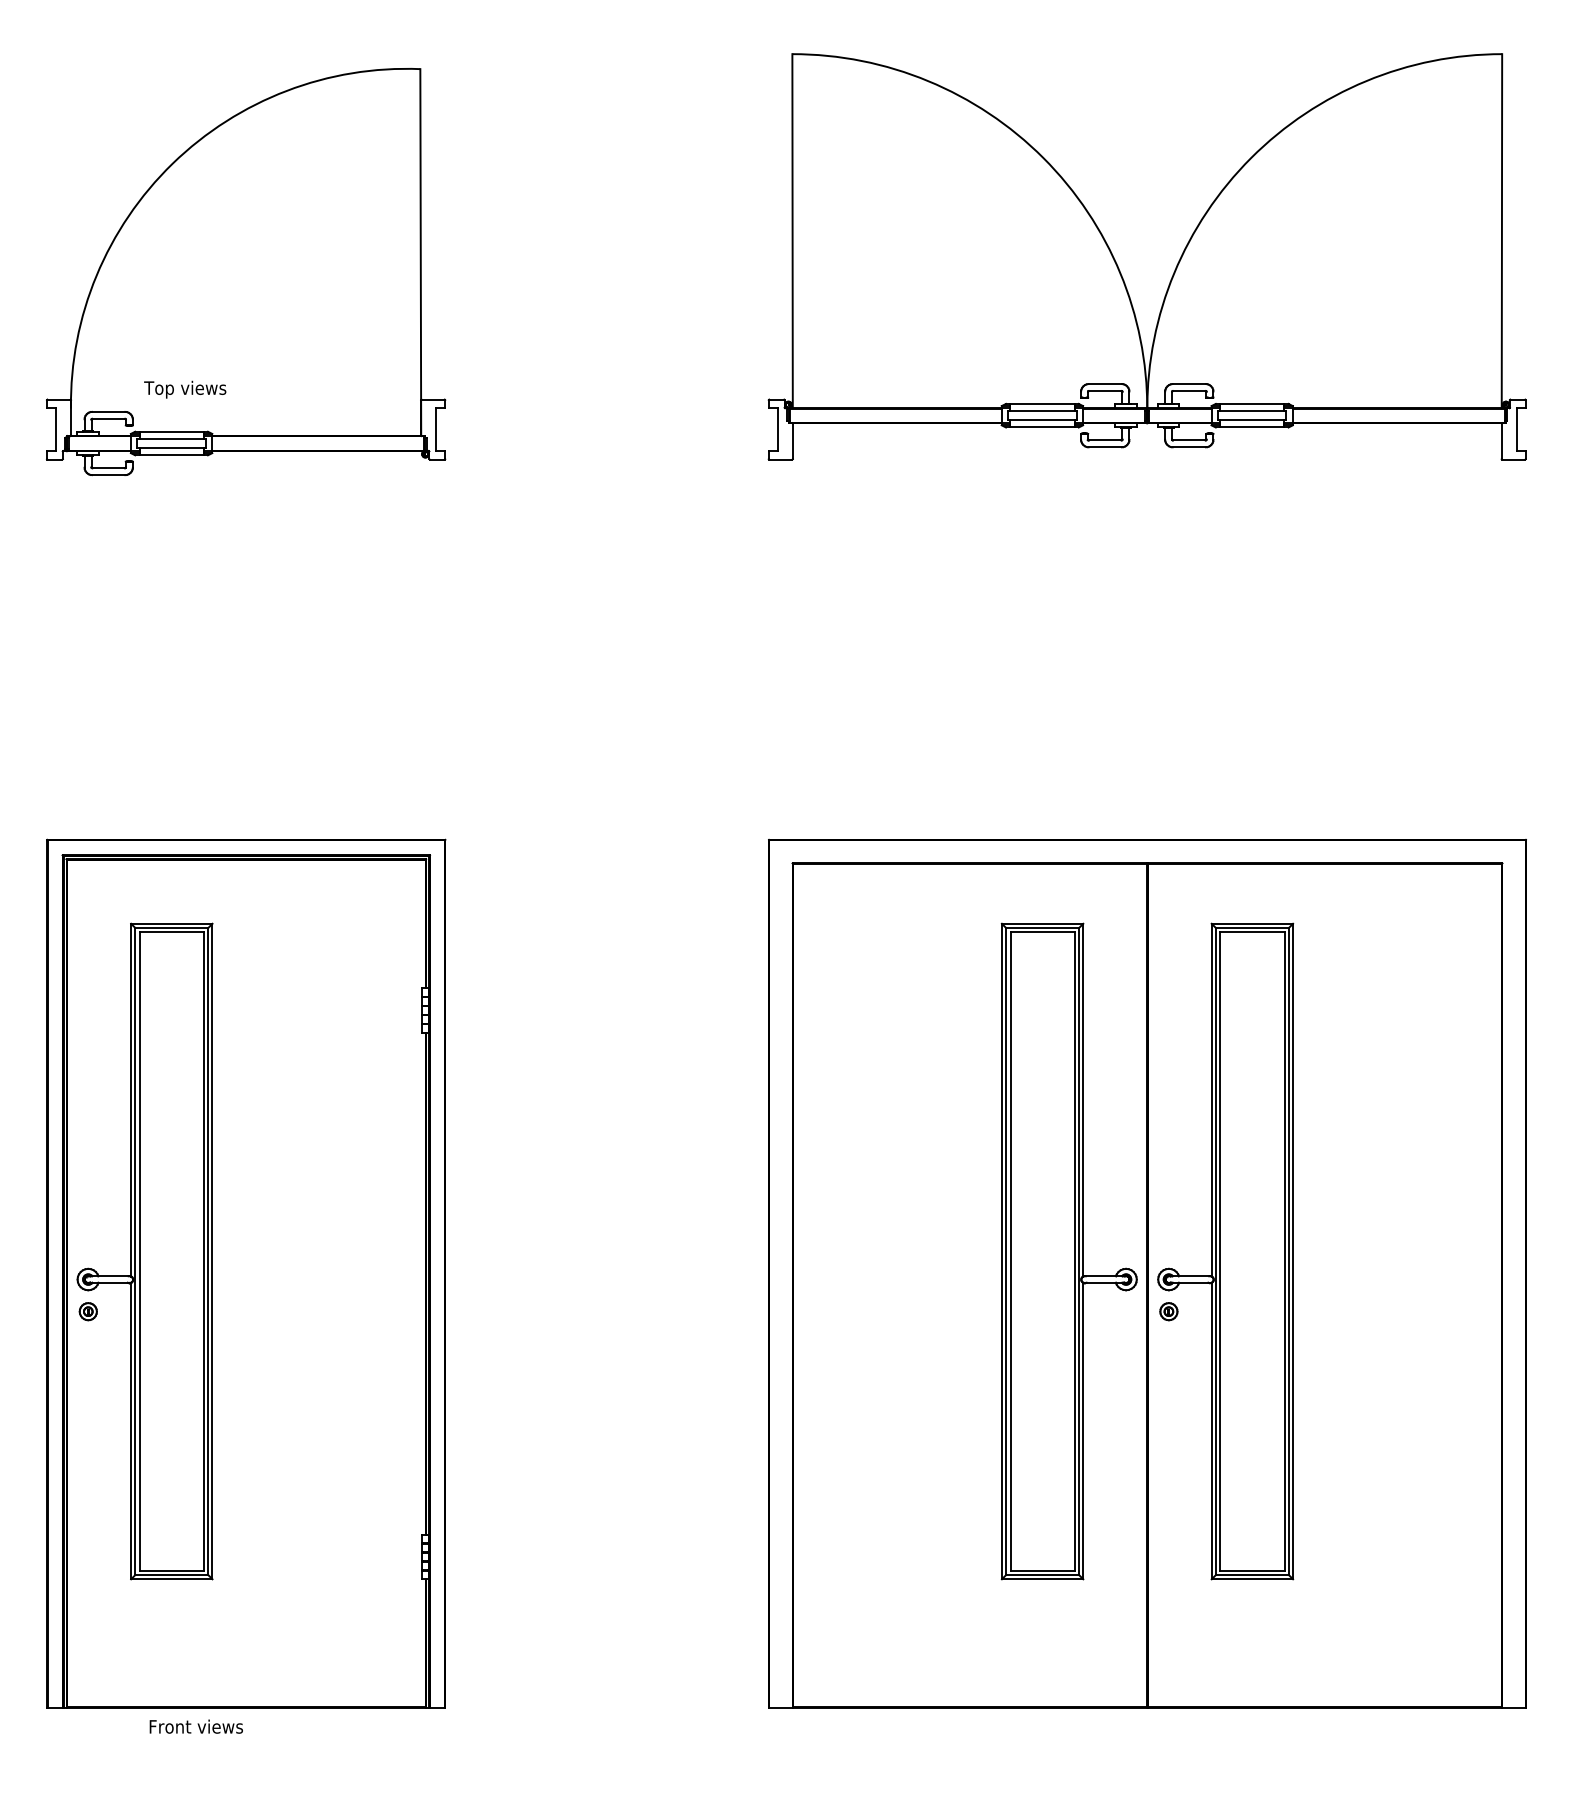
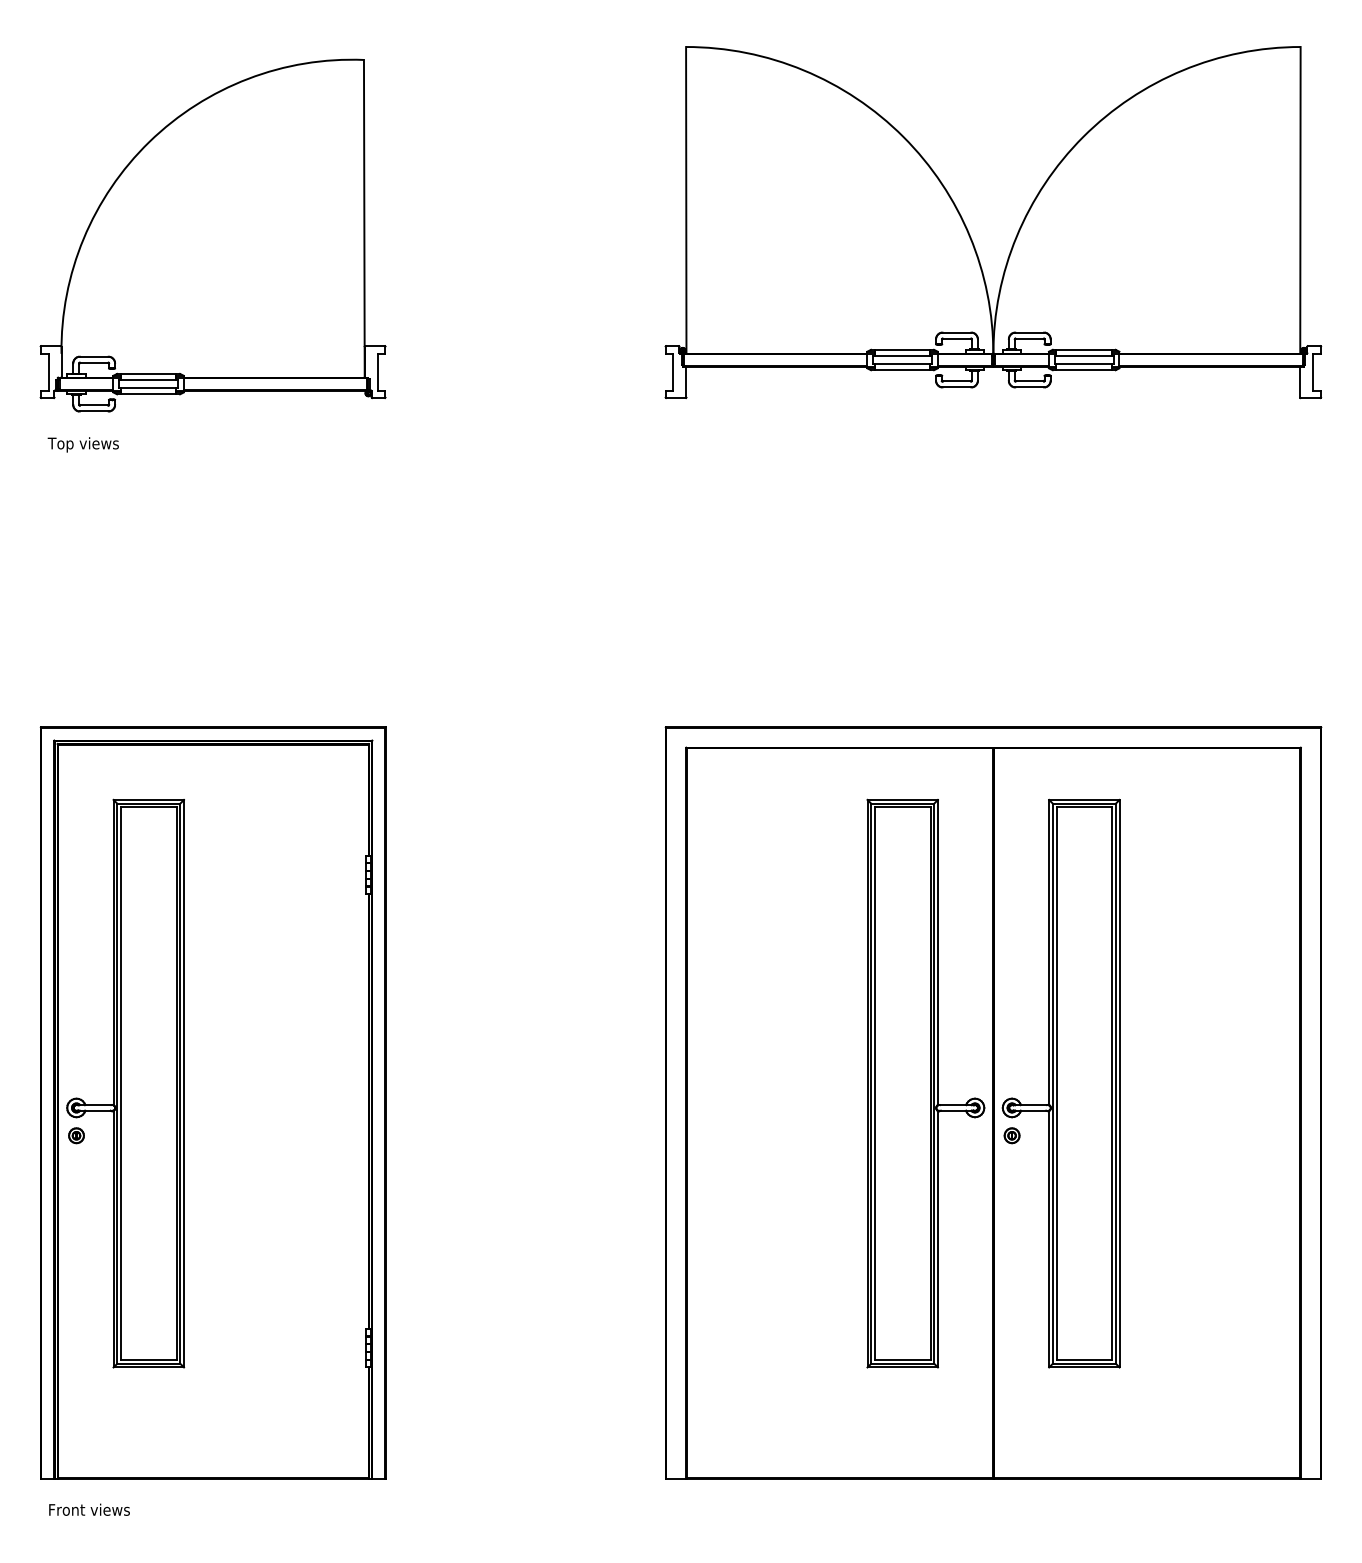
text: (185, 389) -> (83, 444), moved
text: (195, 1726) -> (88, 1509), moved

